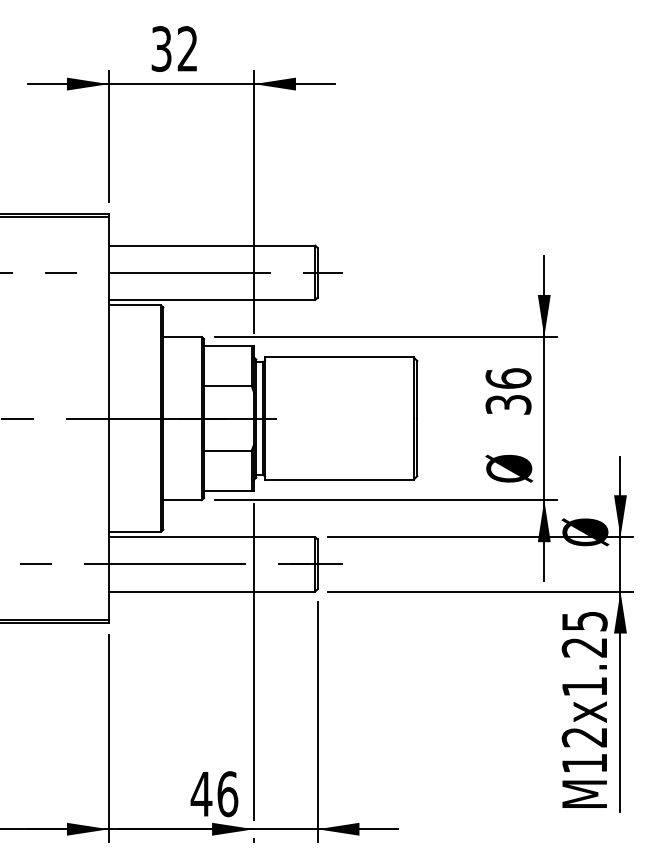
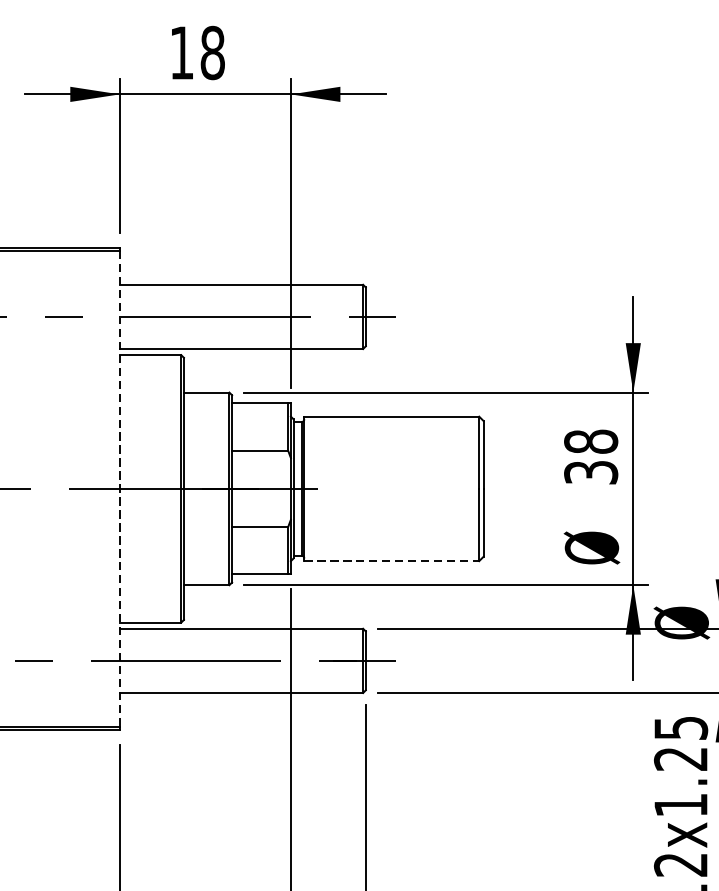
text: (174, 49) -> (197, 53), 32 -> 18
text: (508, 378) -> (591, 441), 36 -> 38
line: (108, 418) -> (119, 488), solid -> dashed
line: (340, 479) -> (392, 560), solid -> dashed

